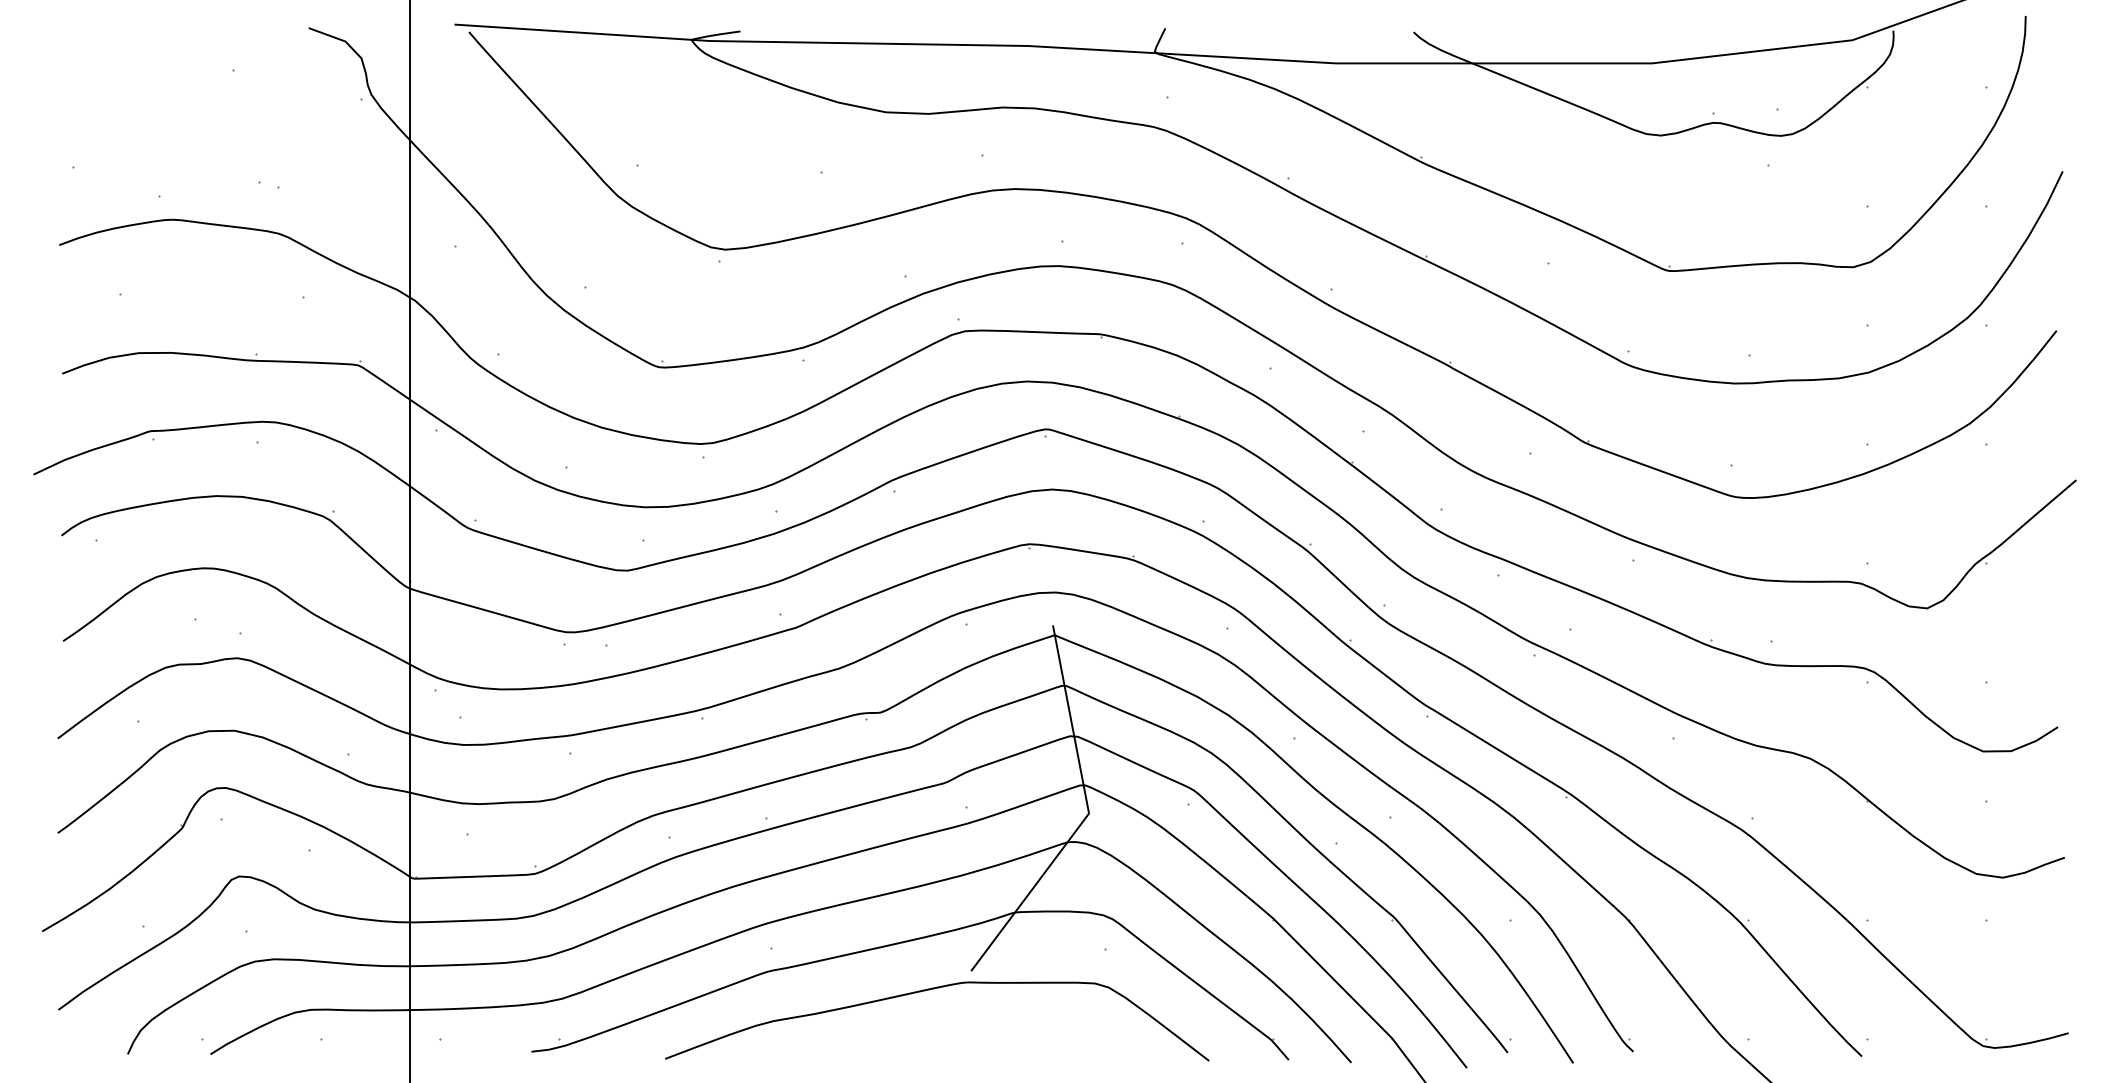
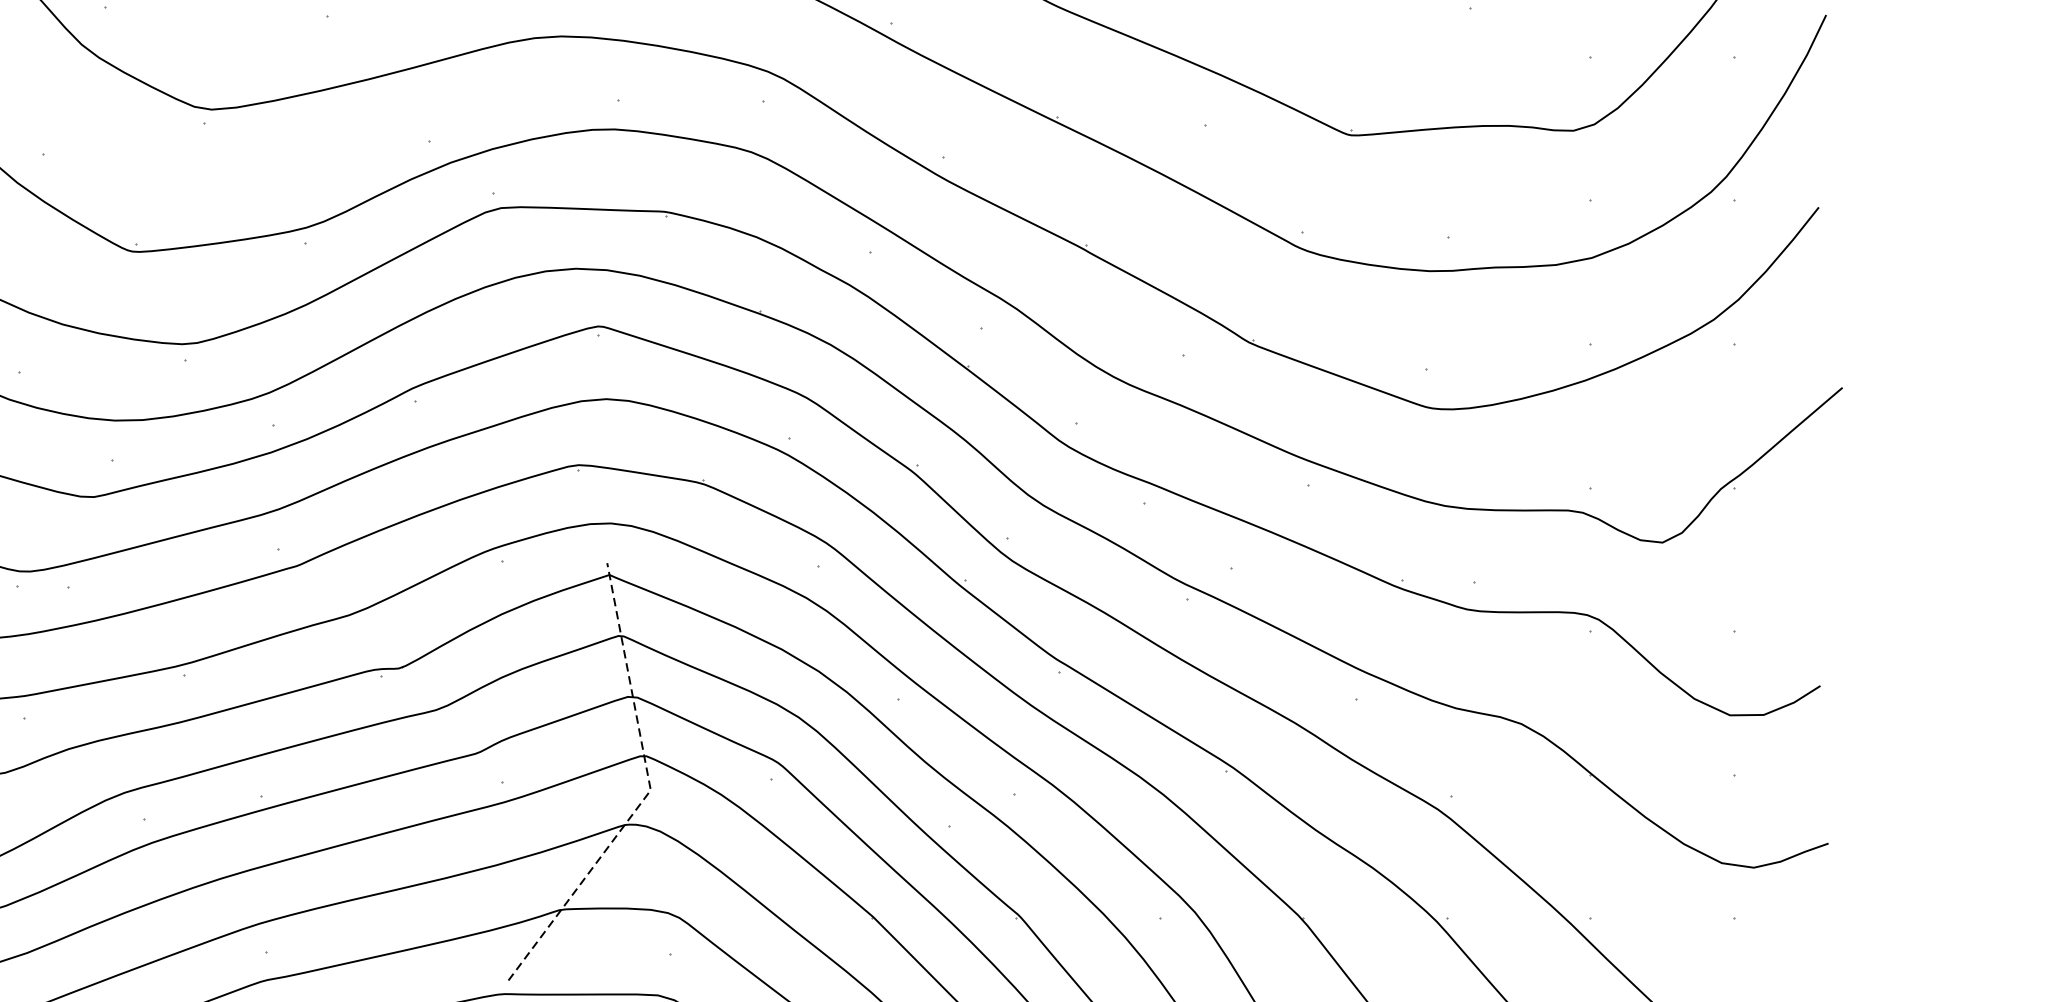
line: (1087, 815) -> (648, 792), solid -> dashed

